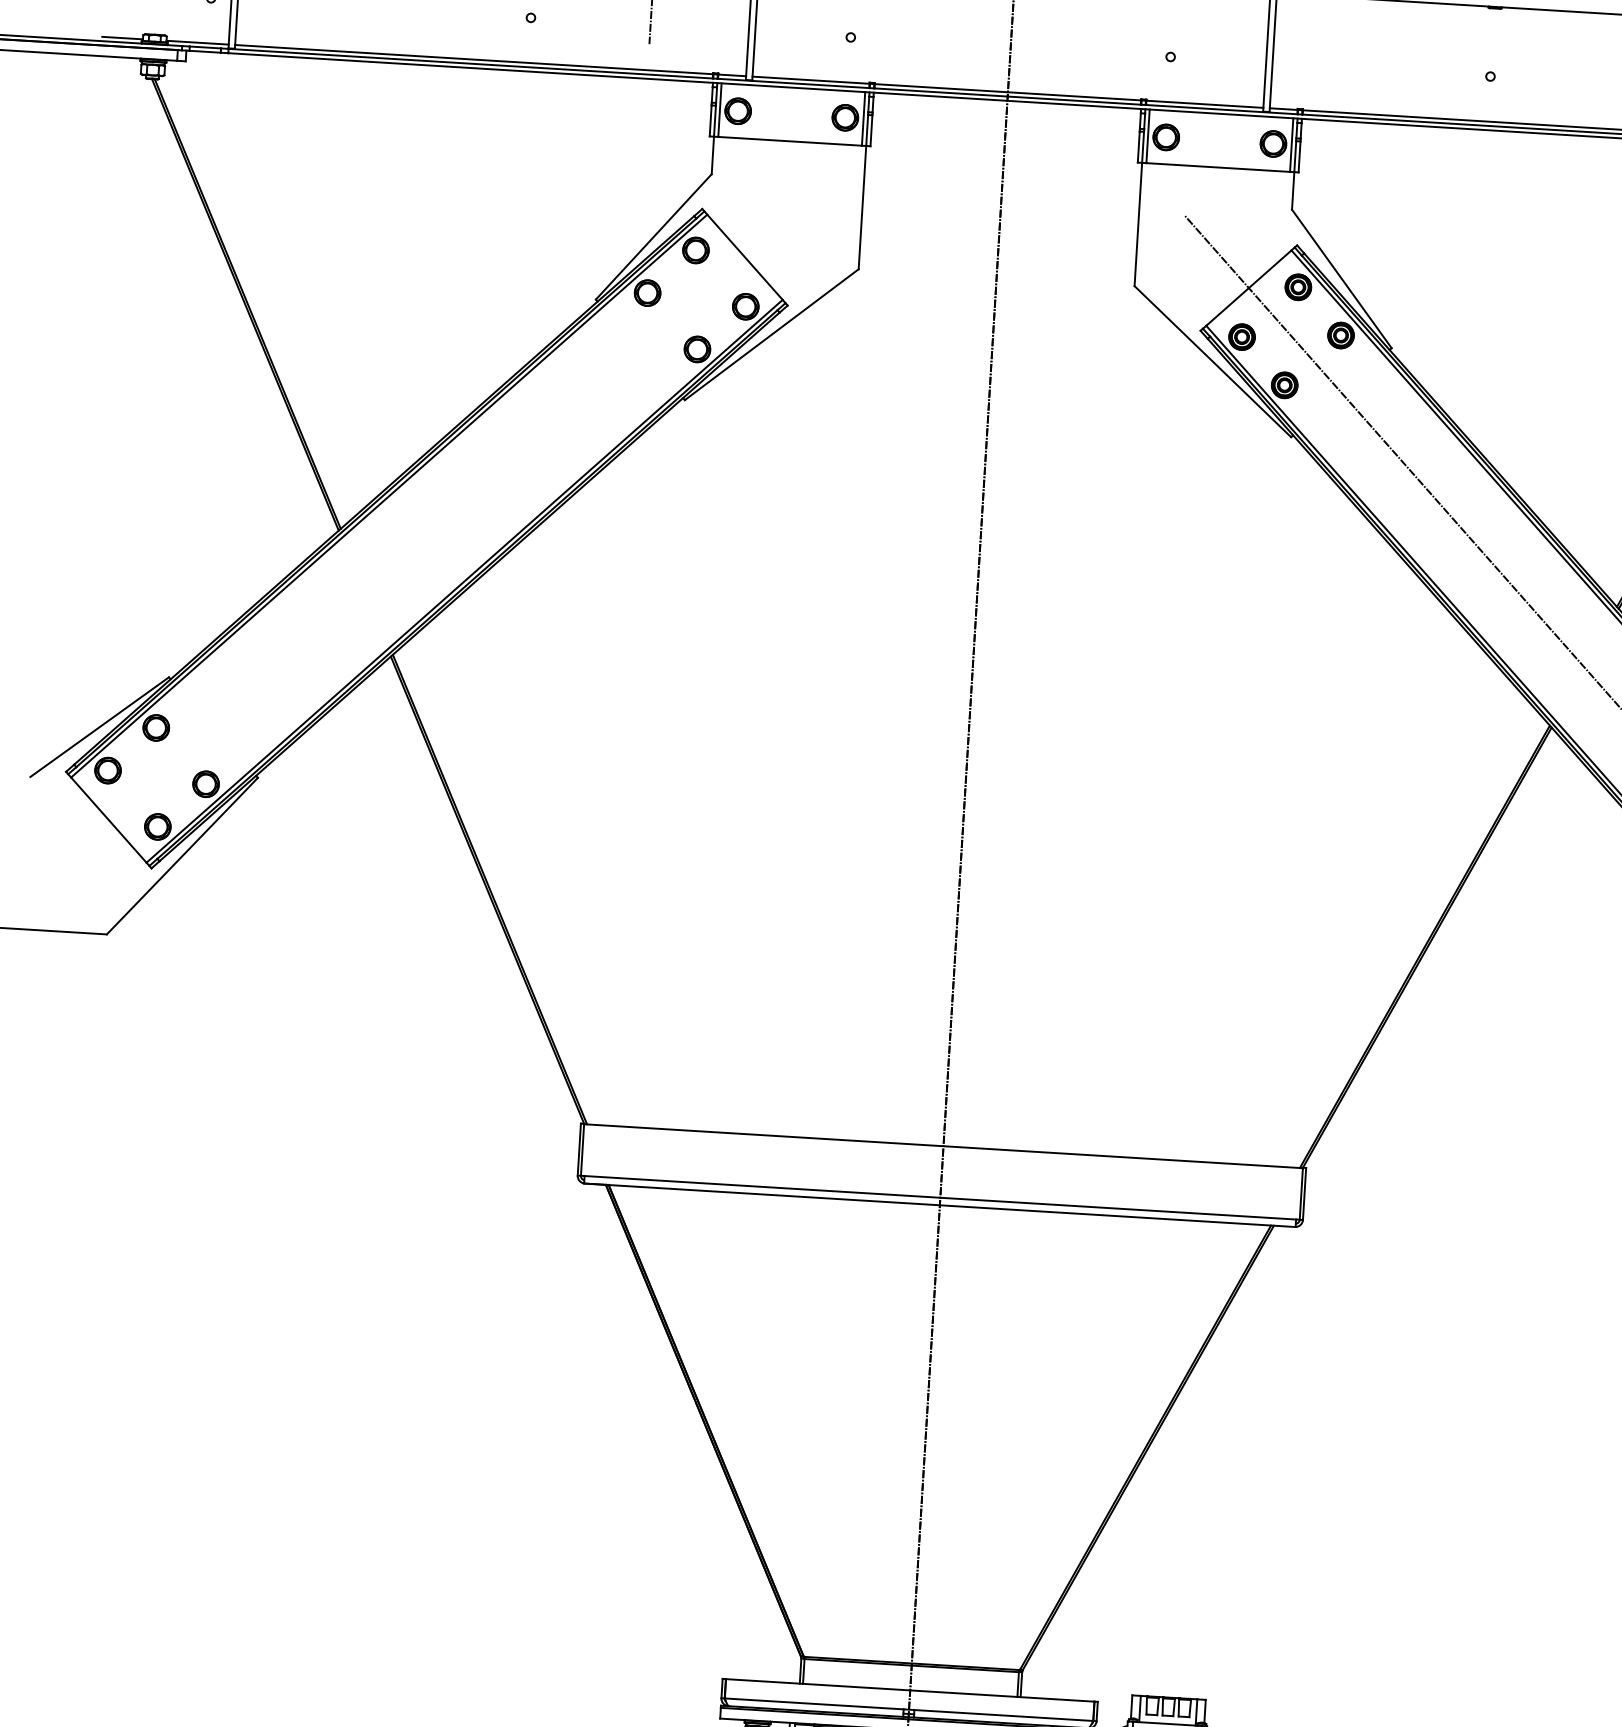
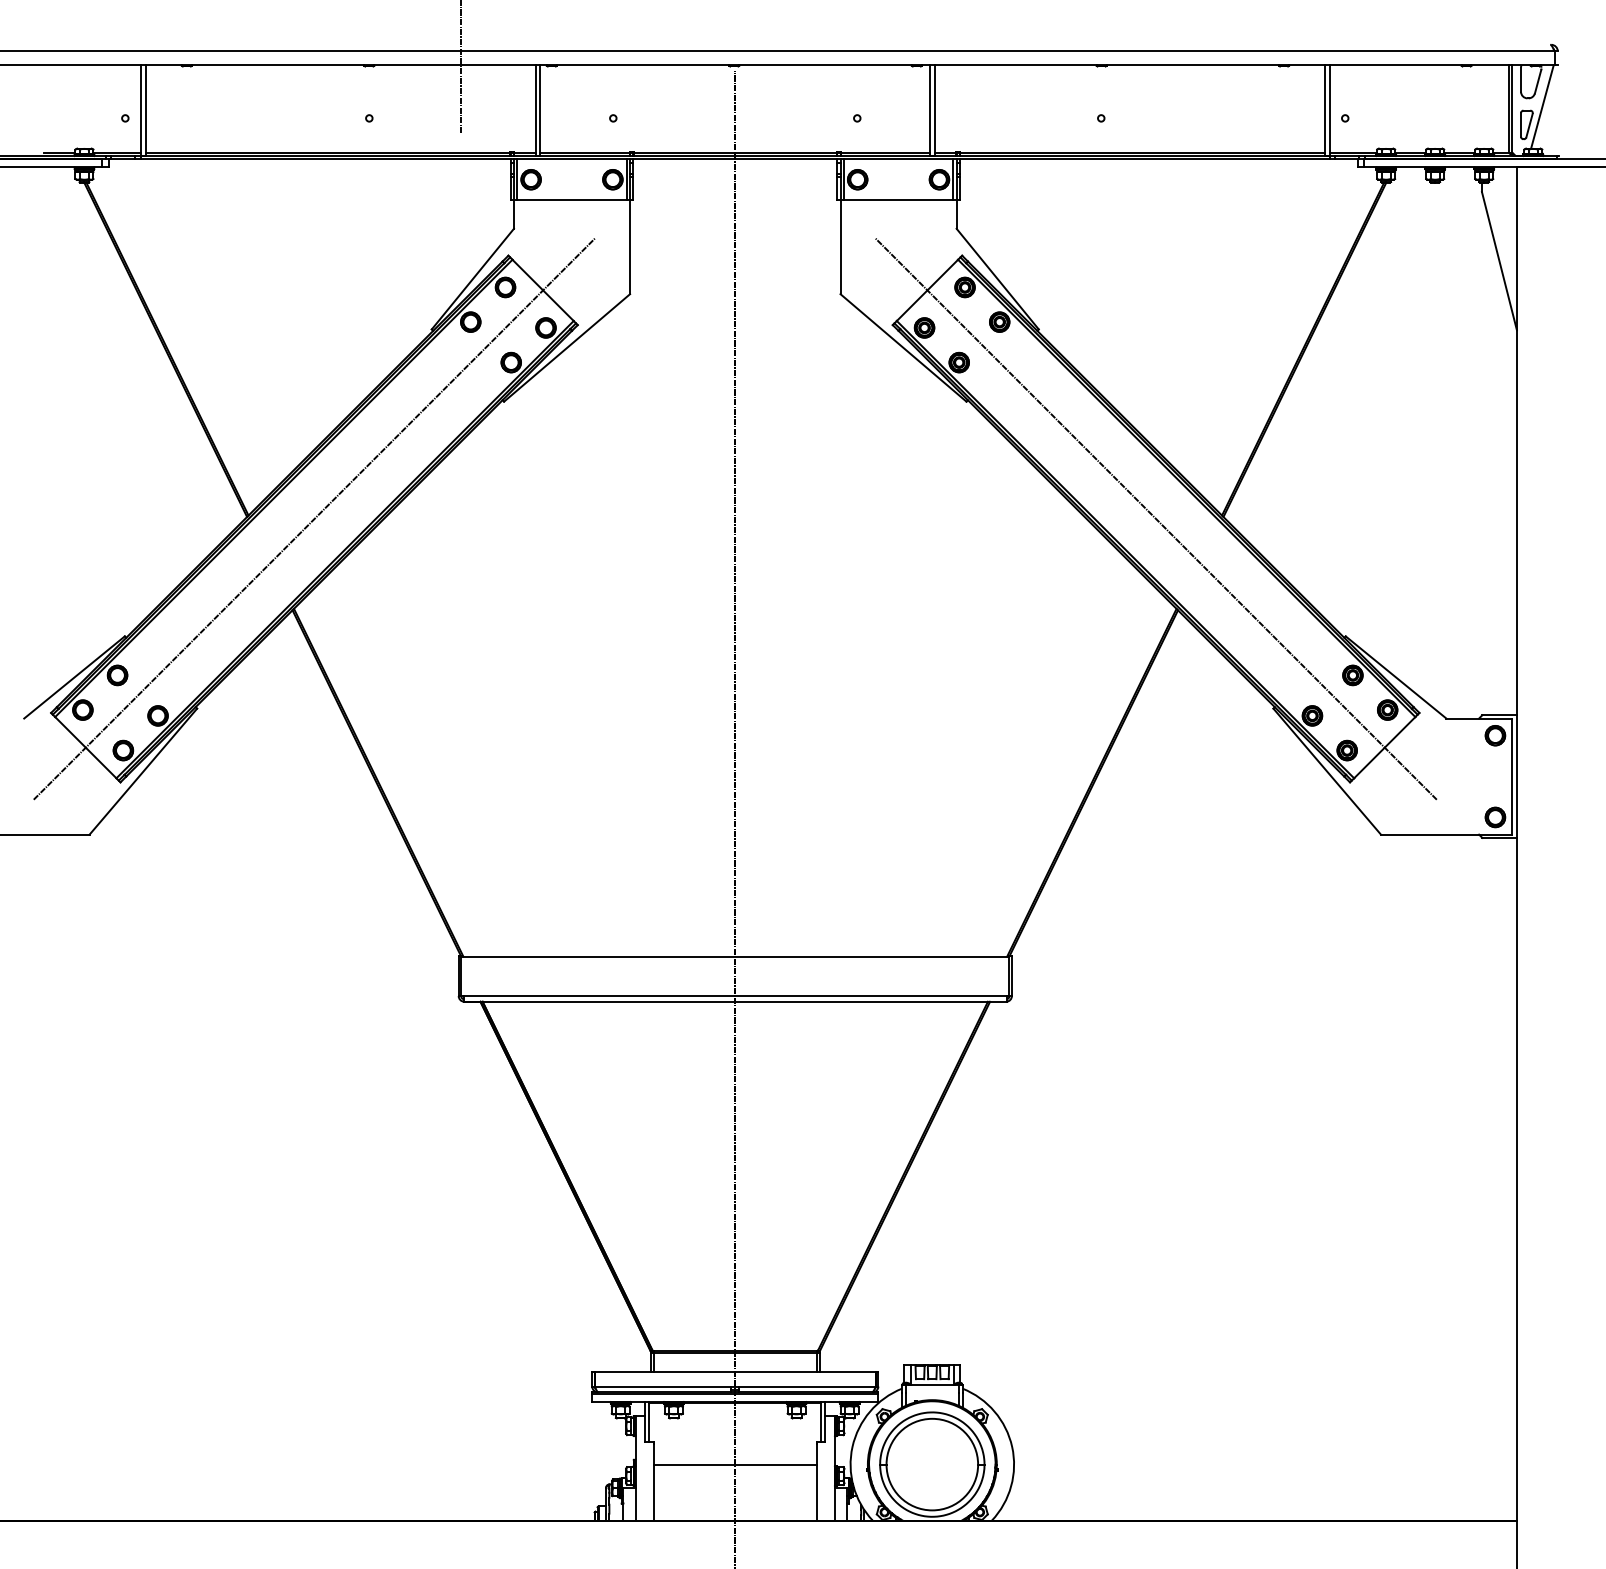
line: (427, 538) -> (314, 518), added

